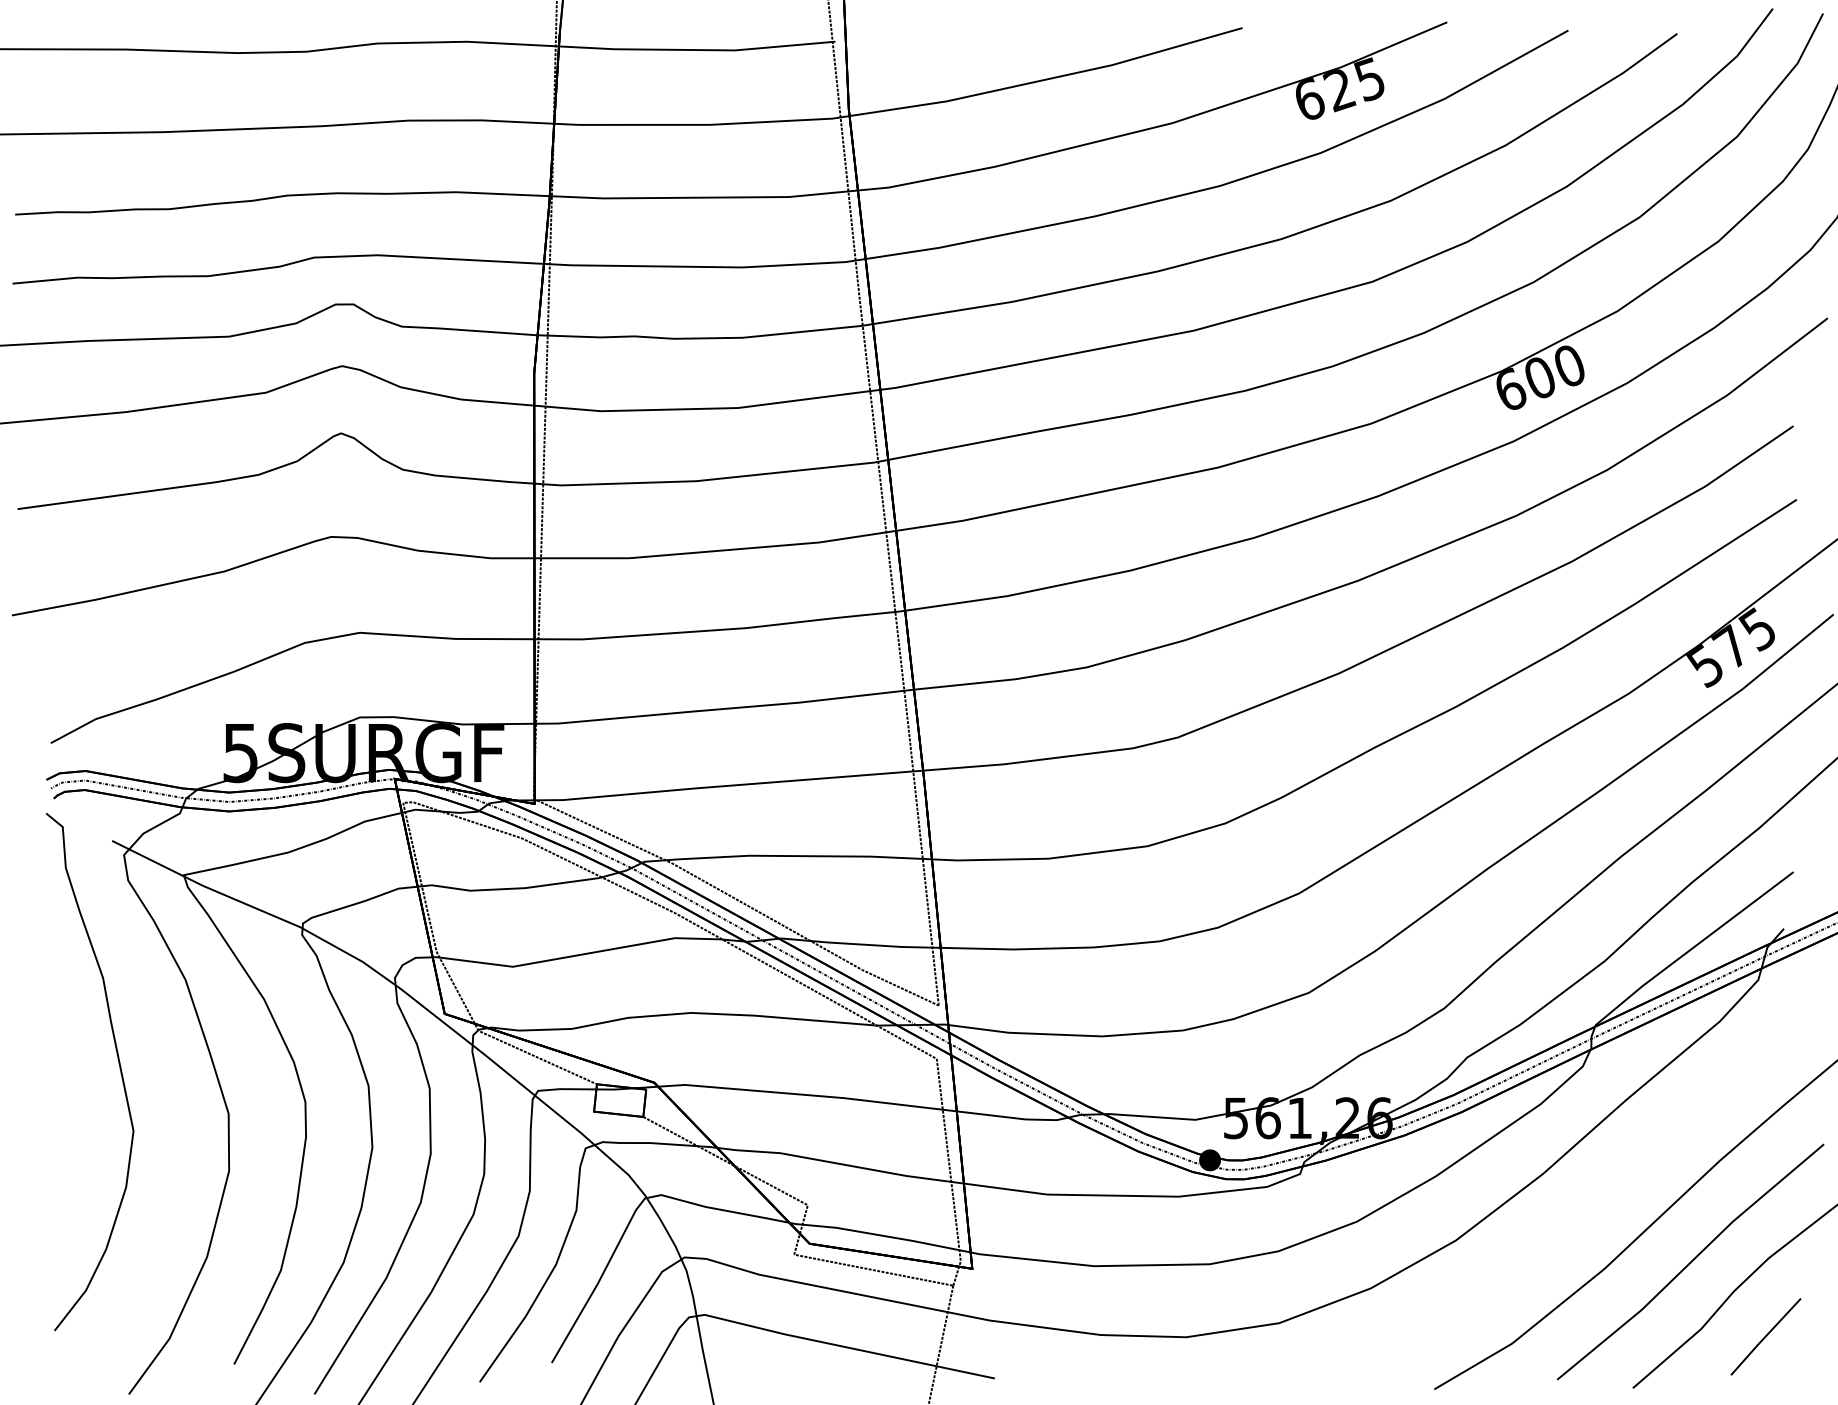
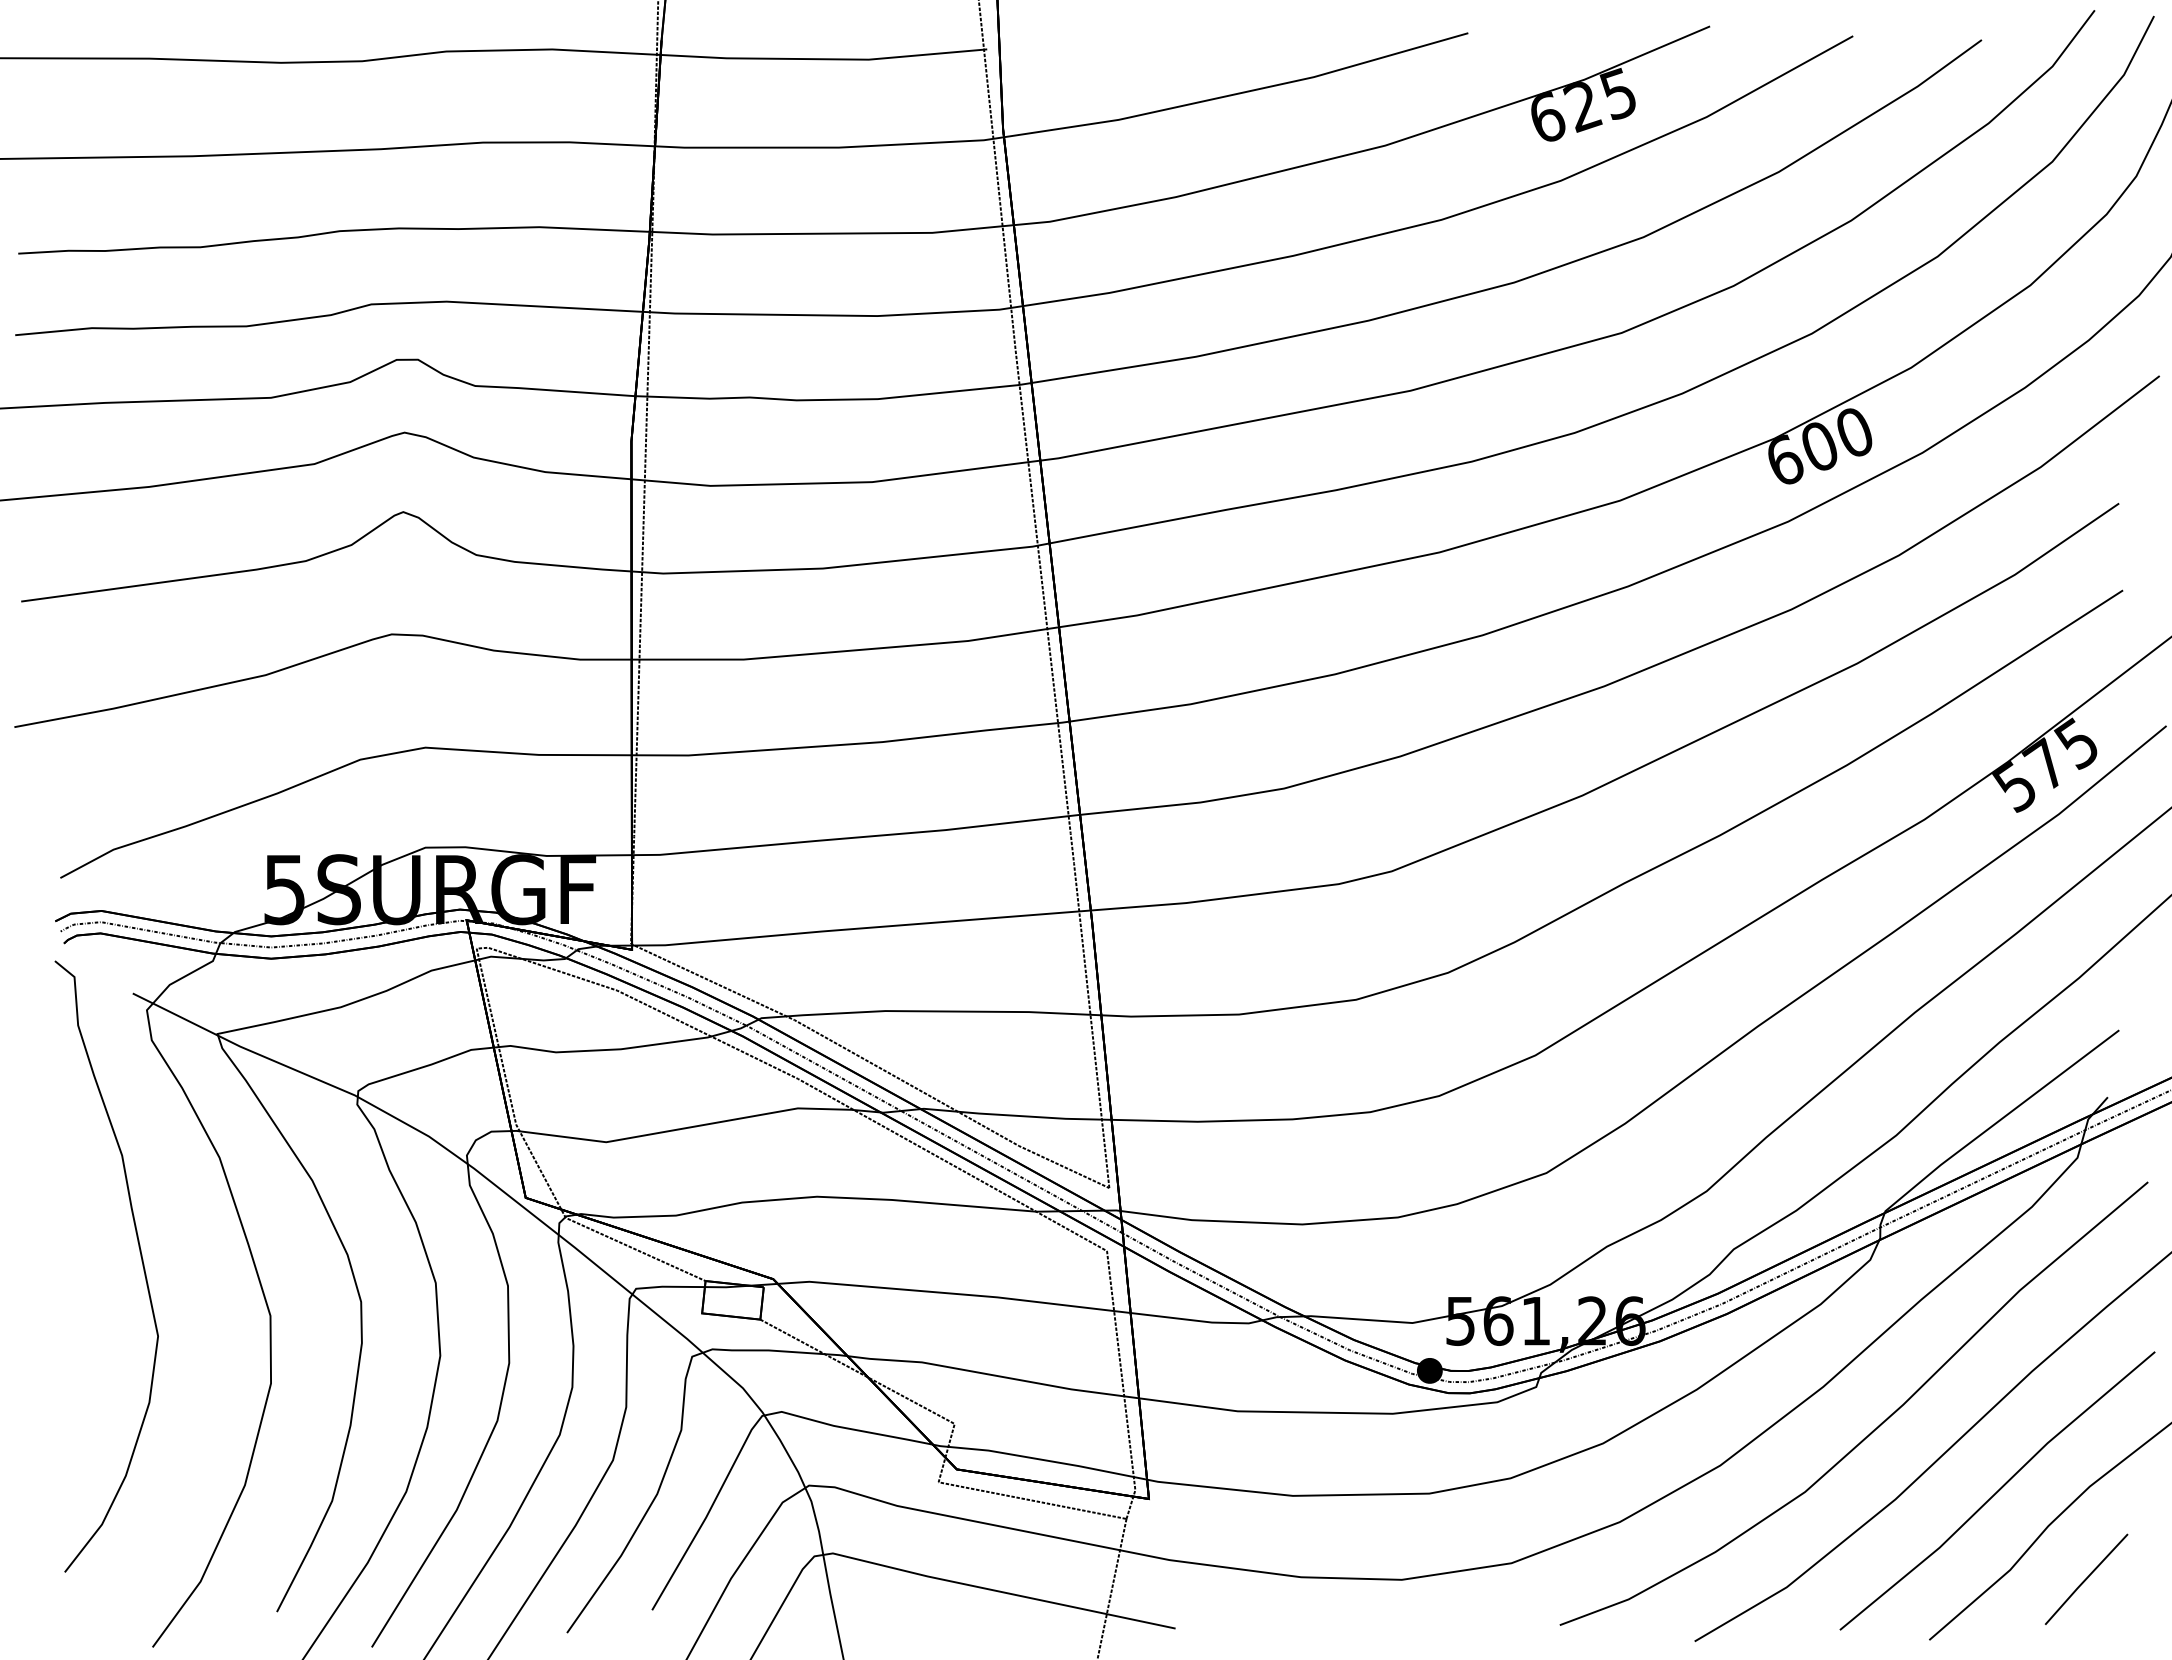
curve: (1585, 1209) -> (1873, 1429), added

